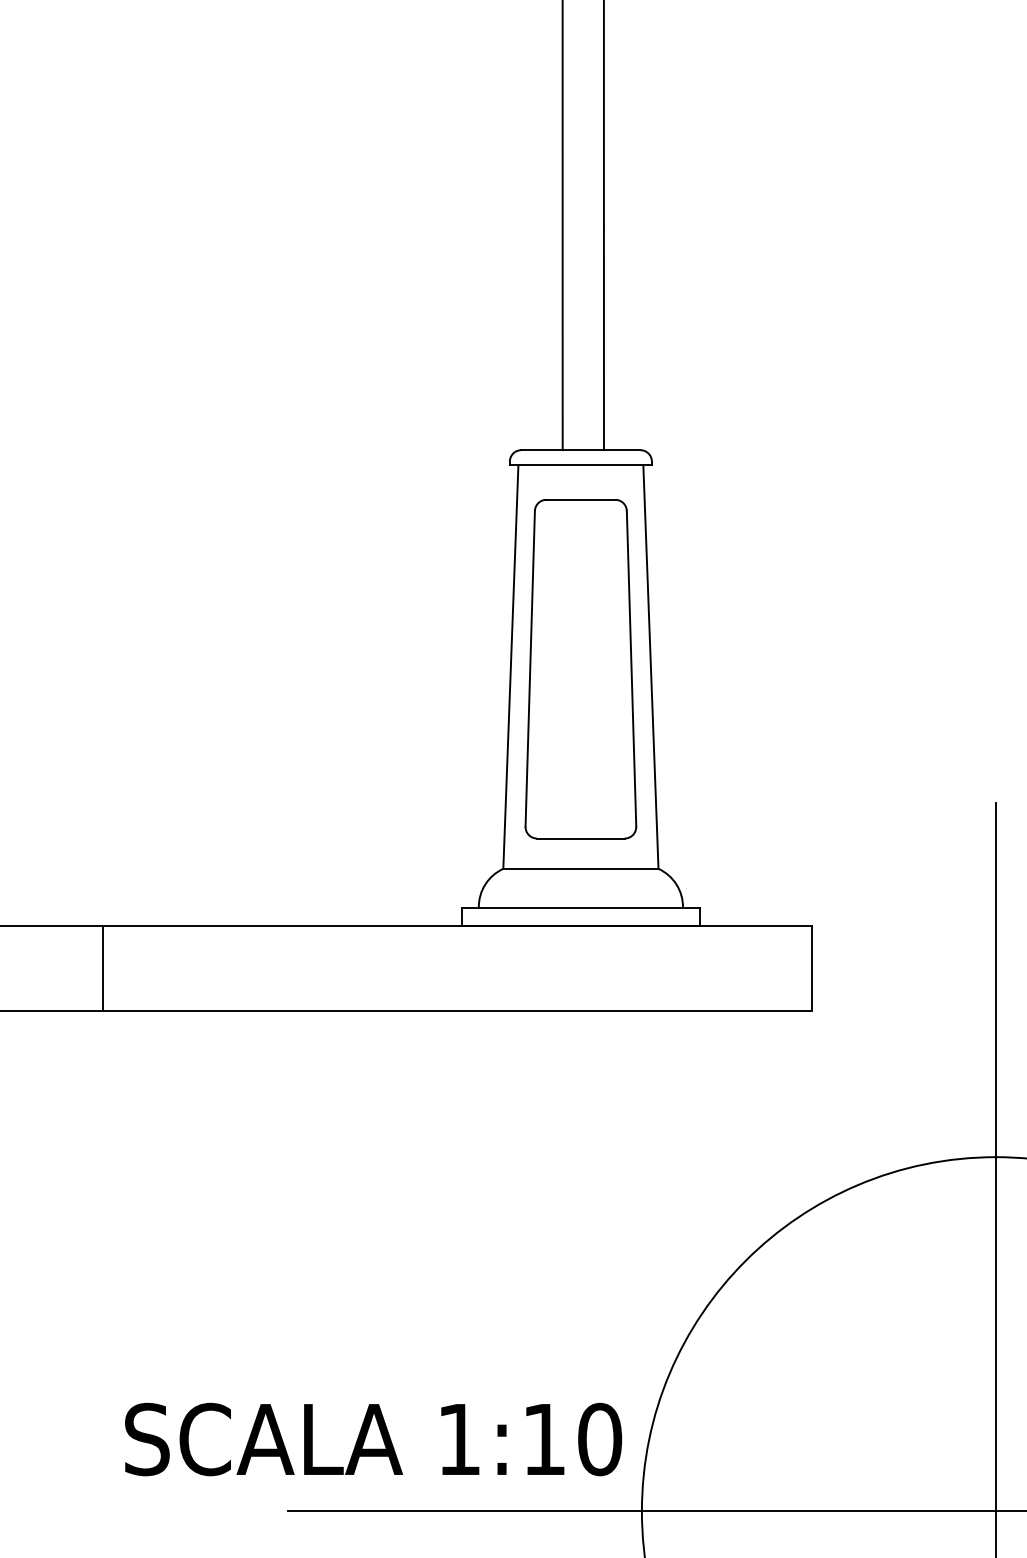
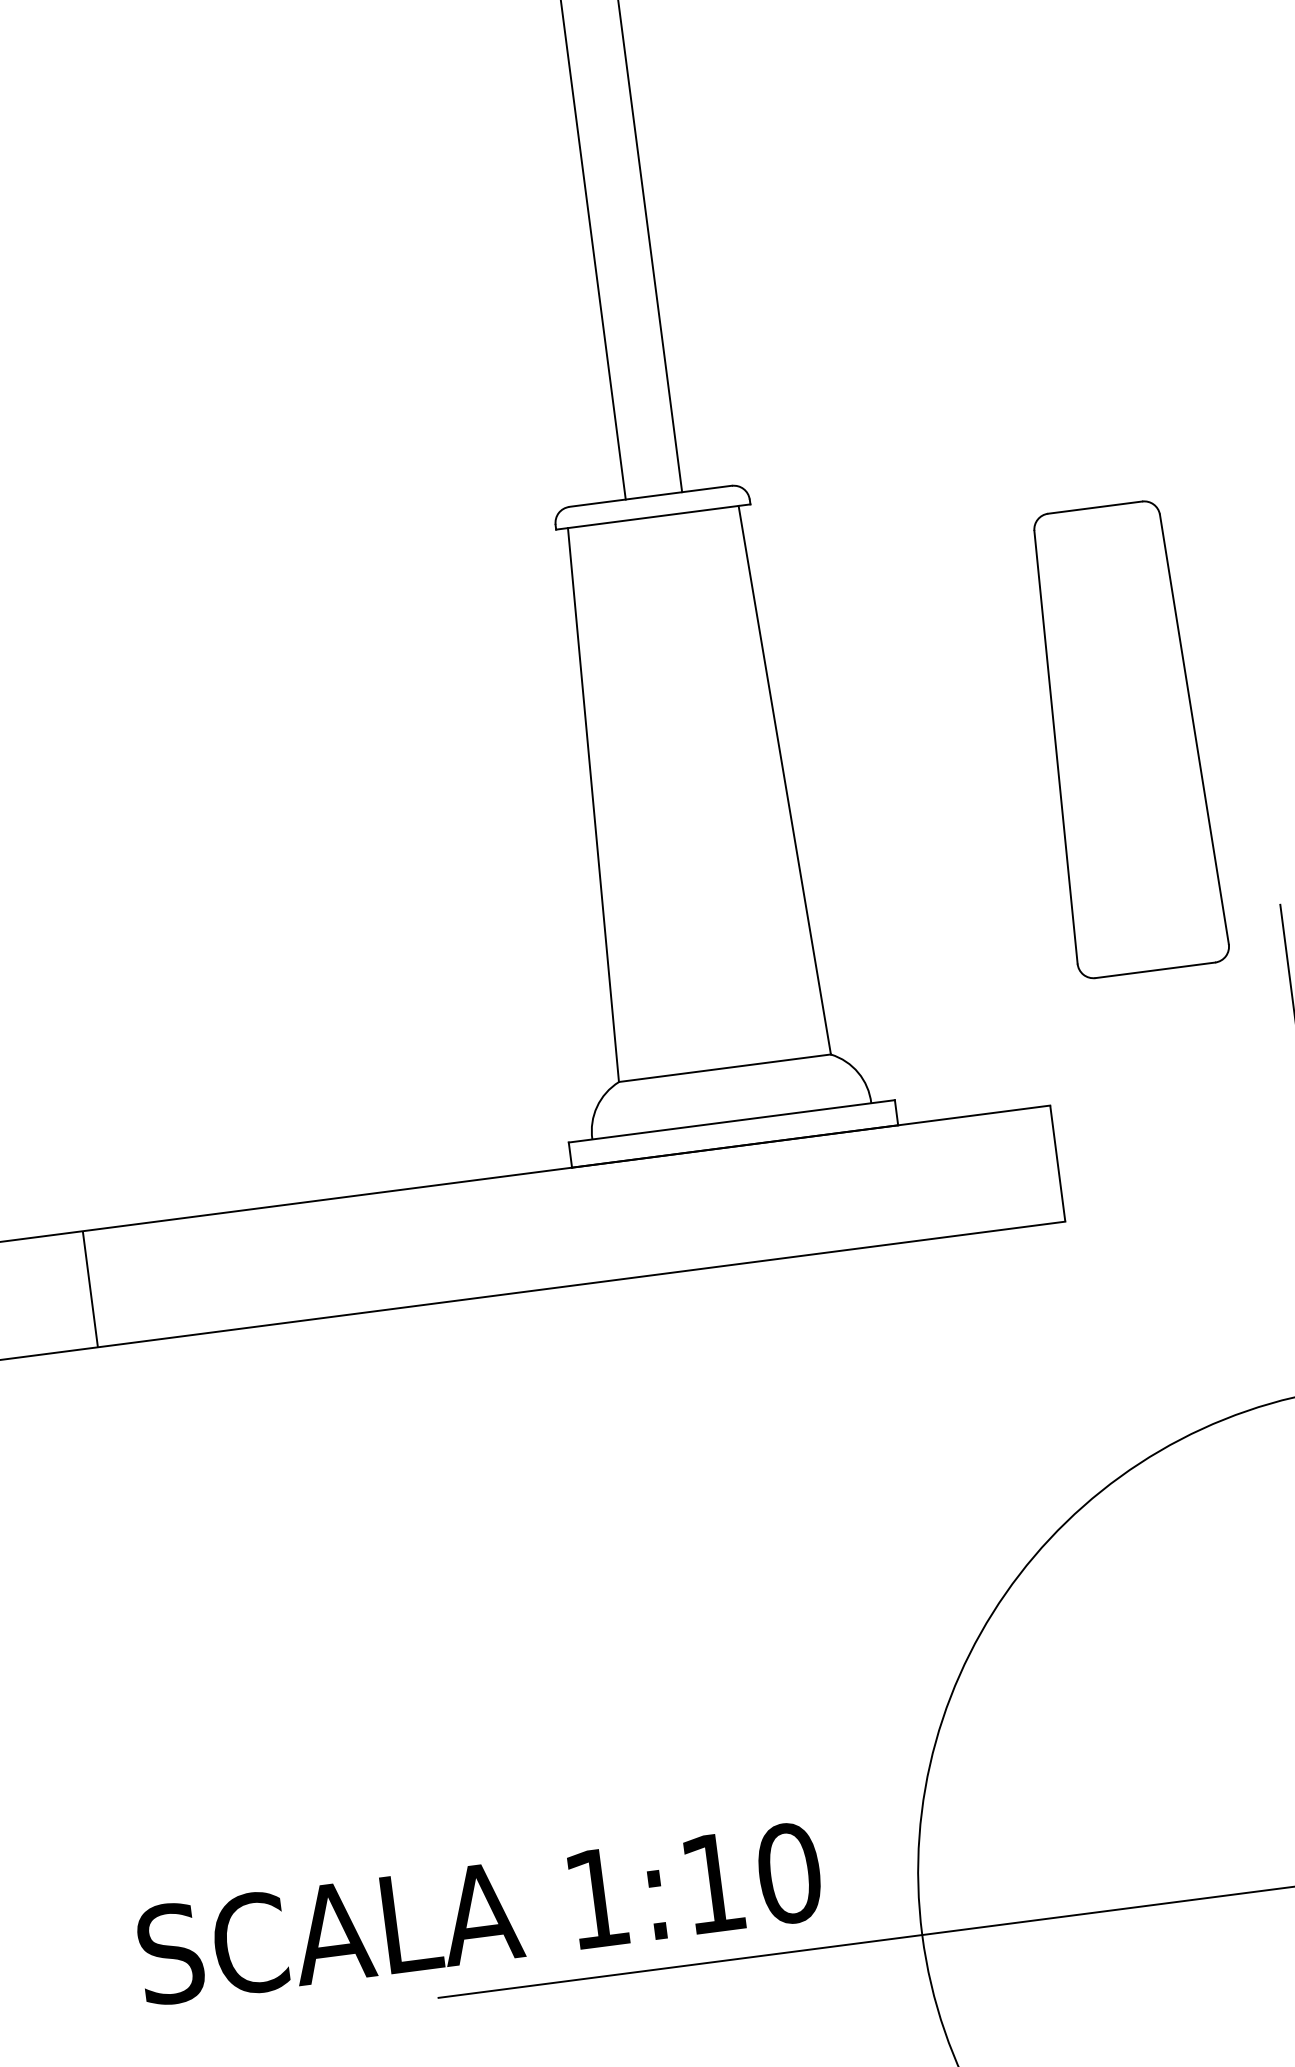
part: (580, 669) -> (1124, 739), moved
text: (373, 1439) -> (479, 1913), moved

